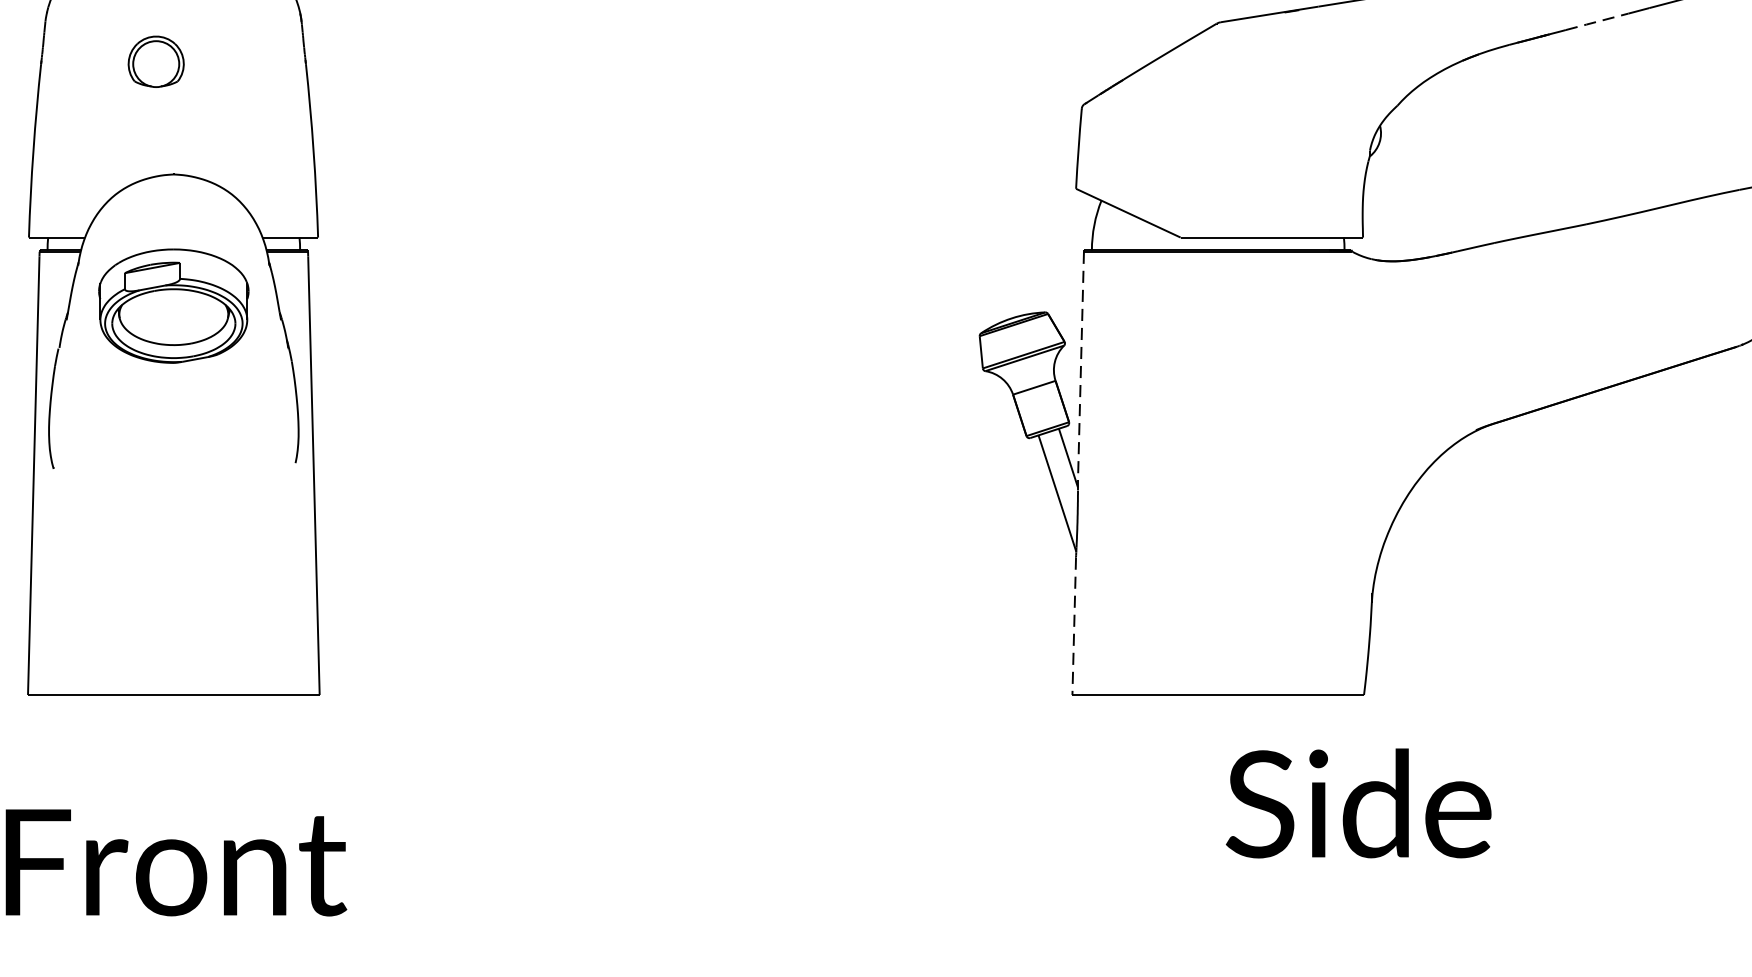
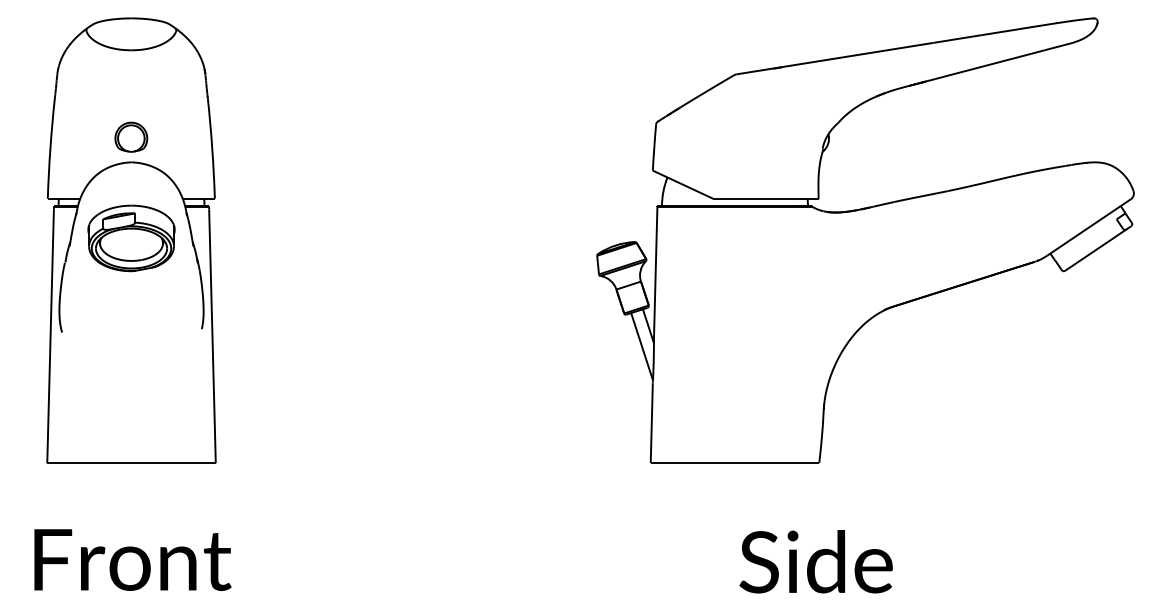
line: (1596, 22) -> (953, 74), dashed -> solid
part: (156, 60) -> (131, 136), moved
line: (1080, 366) -> (655, 273), dashed -> solid
line: (1073, 626) -> (651, 423), dashed -> solid
text: (1357, 802) -> (815, 561), moved

